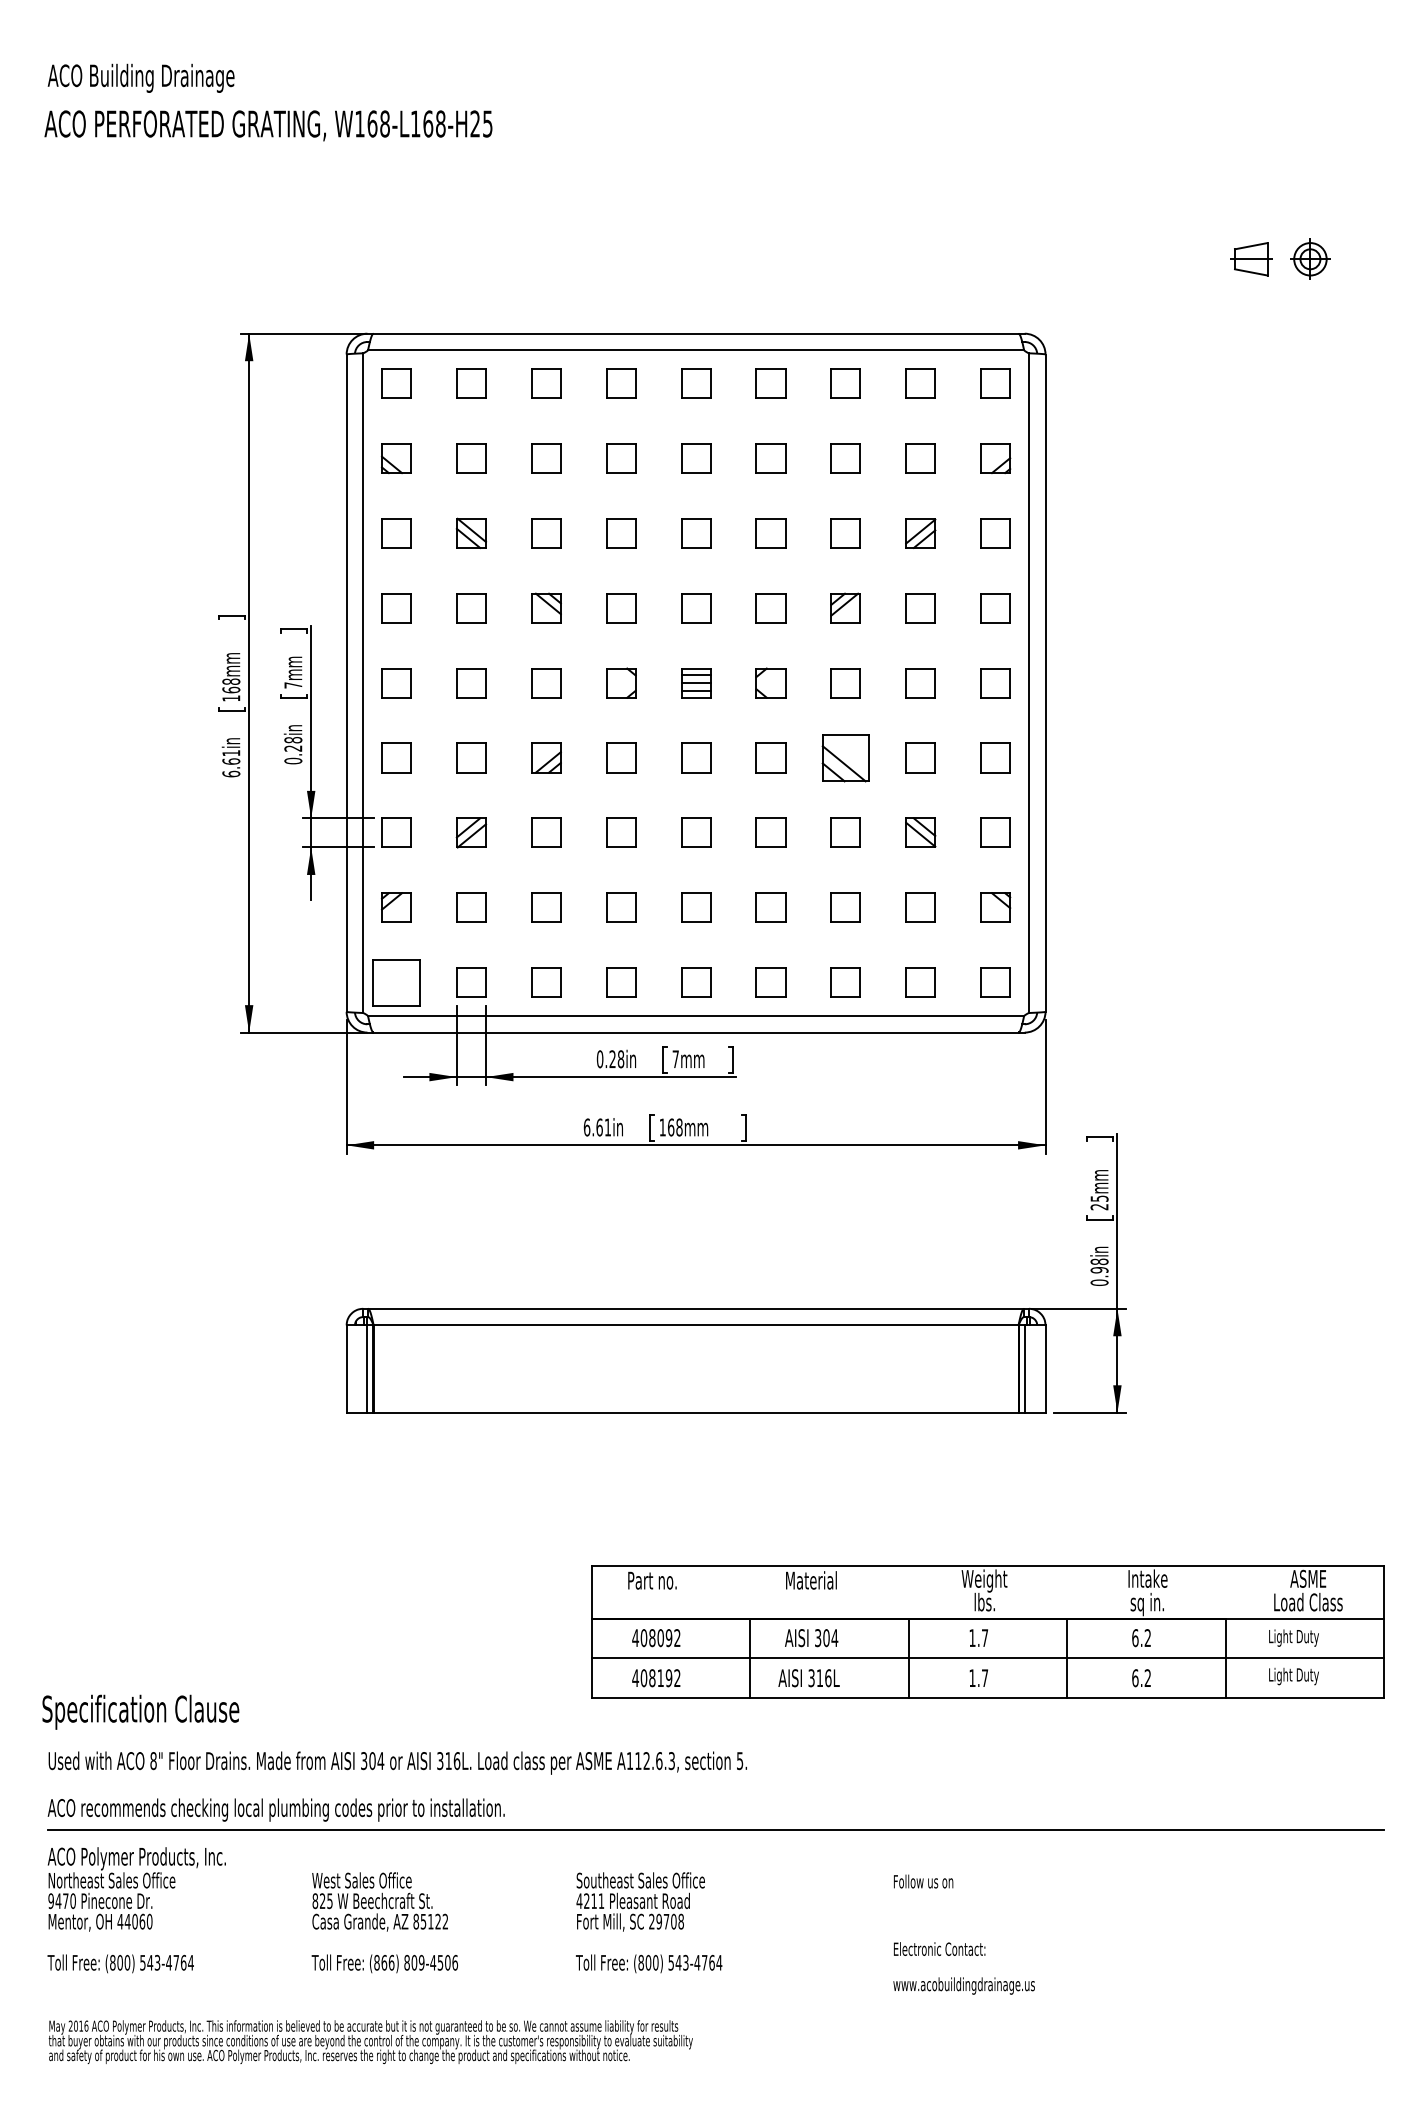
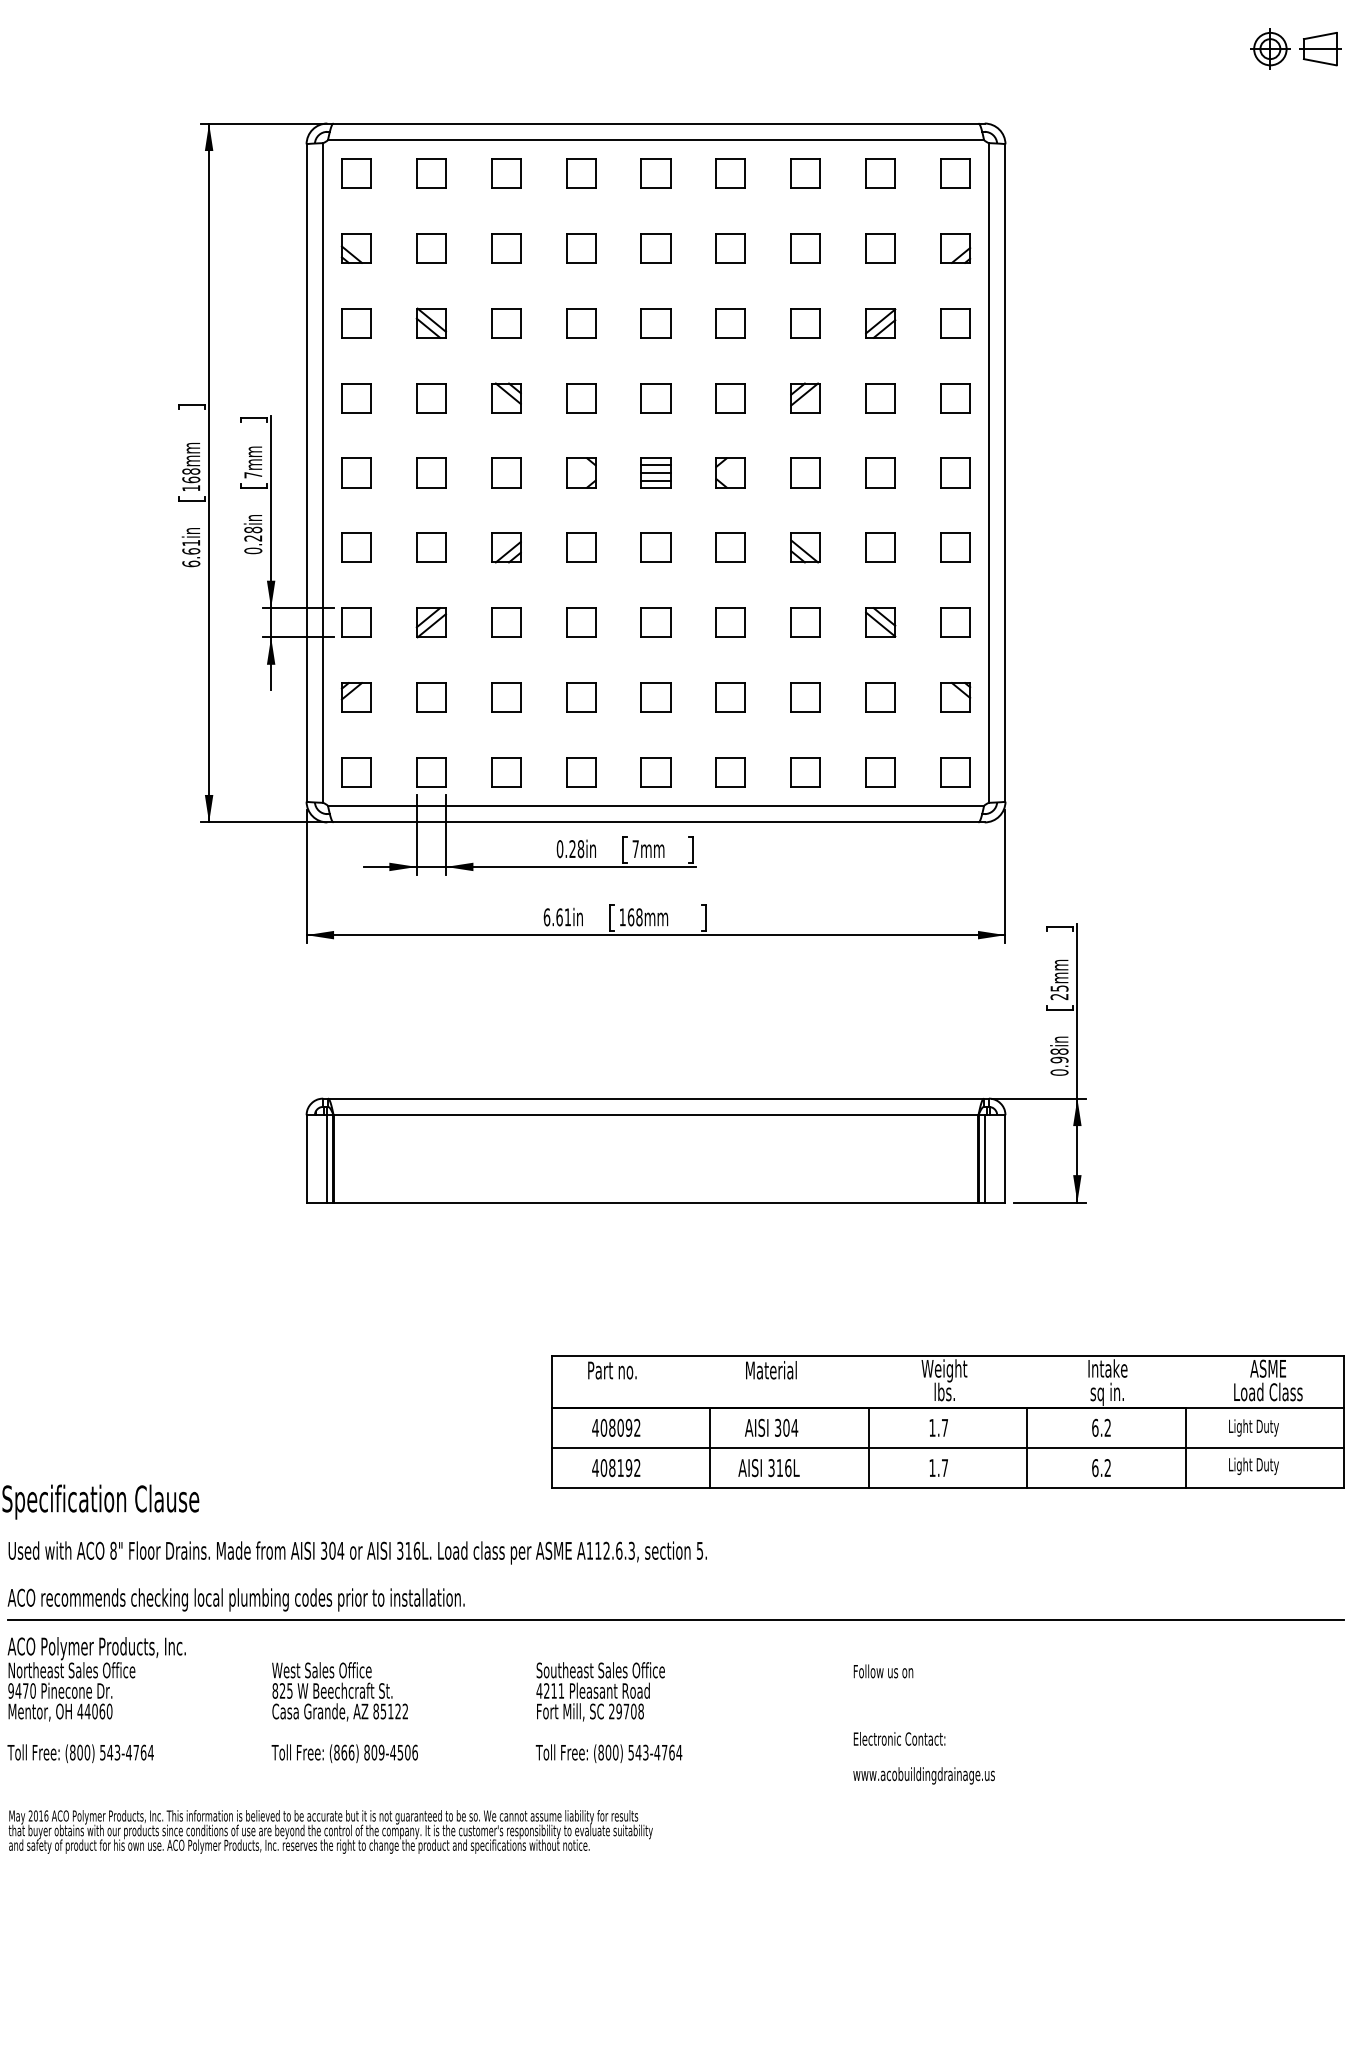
part: (1251, 259) -> (1320, 49), moved
part: (845, 757) -> (805, 547), size x0.62
part: (396, 982) -> (356, 772), size x0.62

